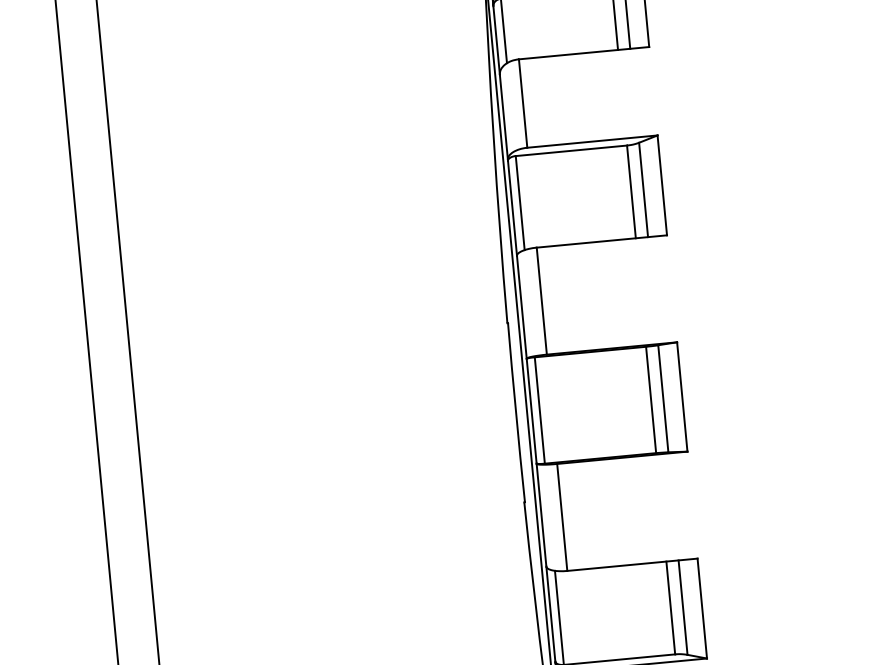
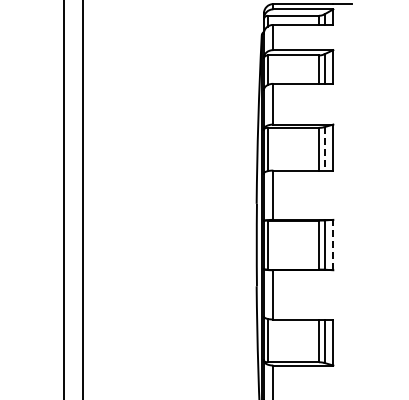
line: (643, 189) -> (324, 148), solid -> dashed
line: (682, 395) -> (333, 244), solid -> dashed

